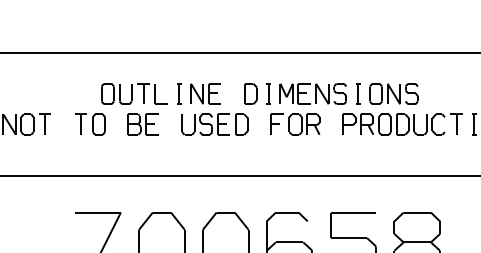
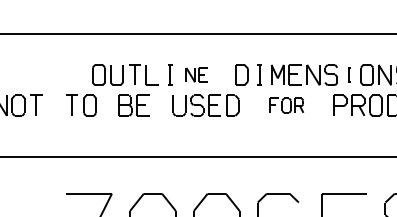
part: (205, 93) -> (196, 74), size x0.7
part: (358, 93) -> (349, 74), size x0.7
part: (295, 124) -> (286, 105), size x0.7

